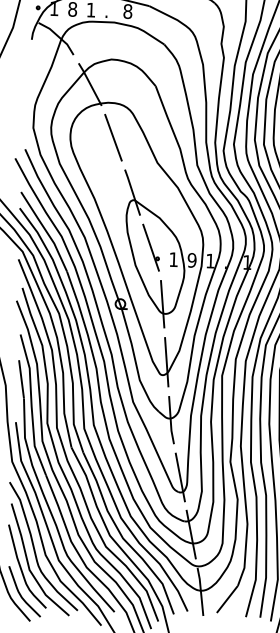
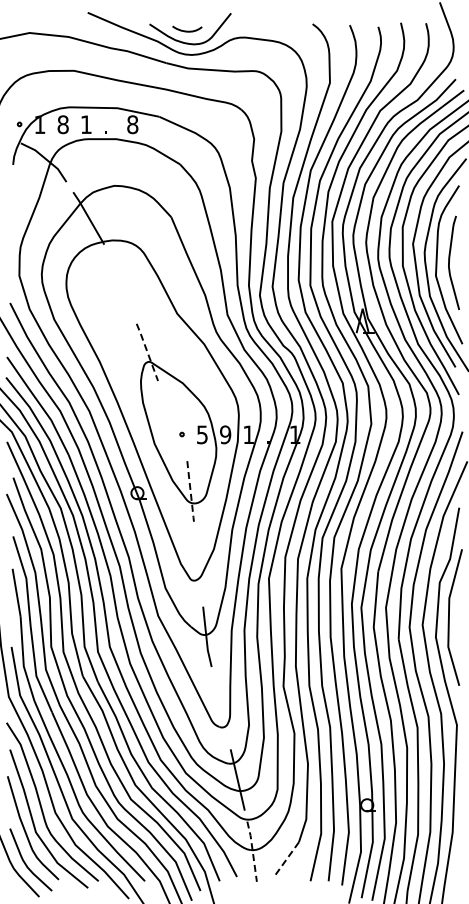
line: (113, 137) -> (120, 283), removed
line: (132, 192) -> (147, 352), solid -> dashed
line: (151, 247) -> (173, 420), removed
text: (173, 259) -> (202, 434), 1 -> 5
line: (162, 305) -> (190, 492), solid -> dashed
line: (166, 361) -> (198, 563), removed
line: (180, 477) -> (221, 708), removed
line: (200, 591) -> (252, 851), solid -> dashed
line: (227, 599) -> (286, 859), solid -> dashed

